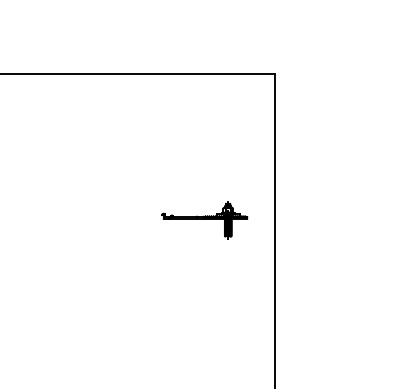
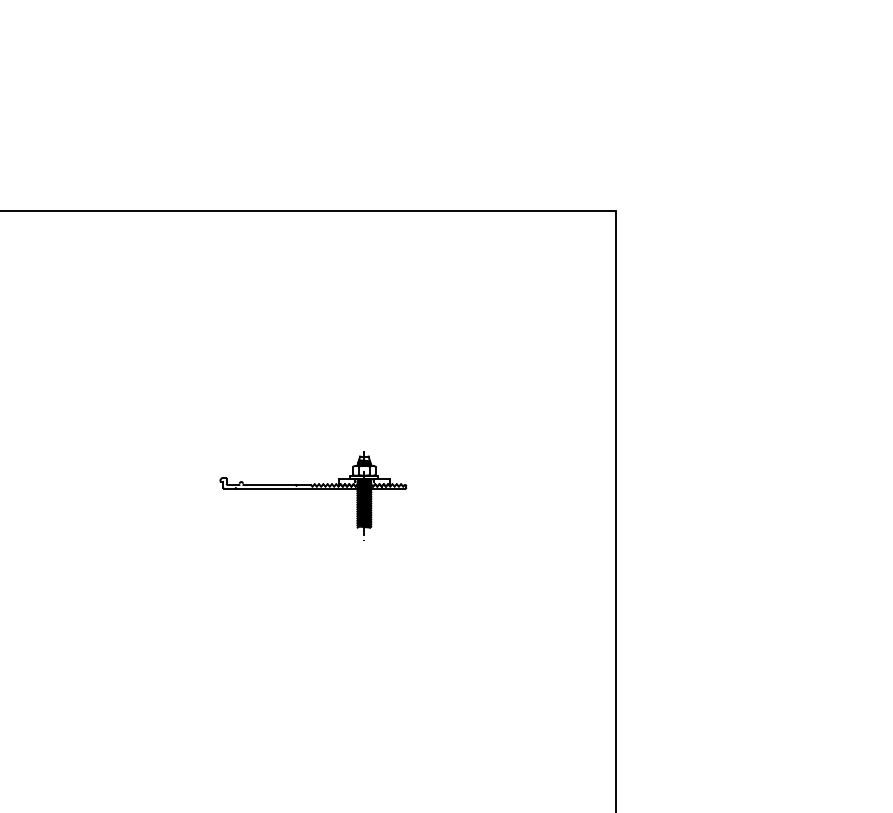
part: (204, 220) -> (312, 492), moved

